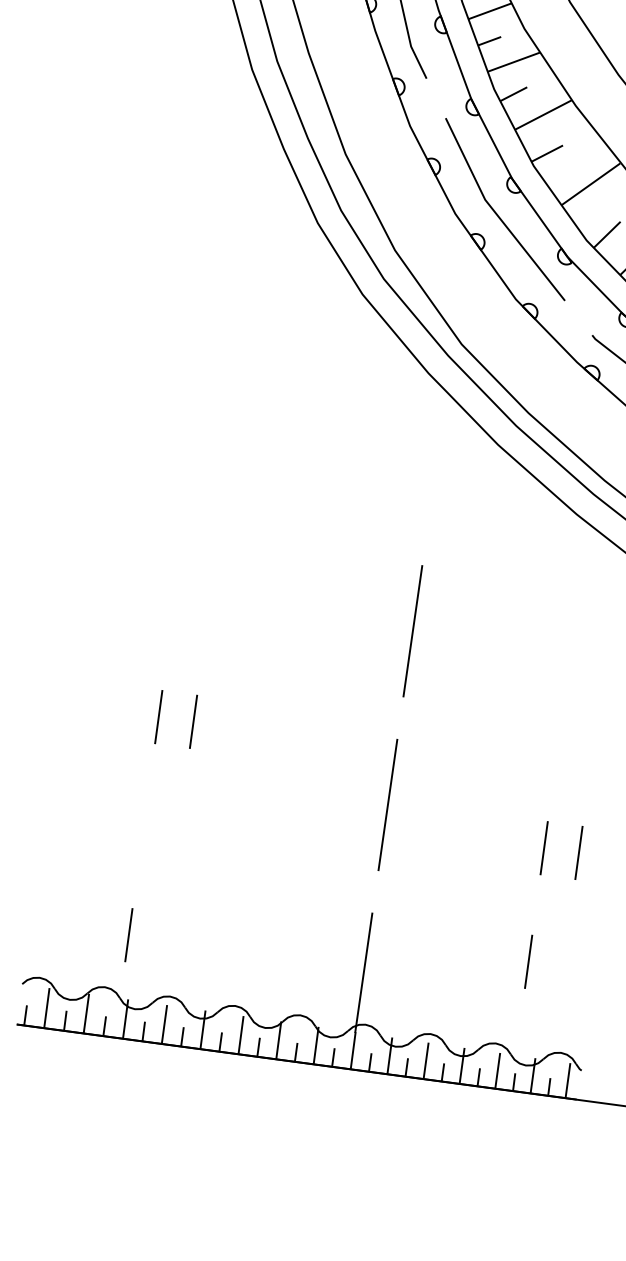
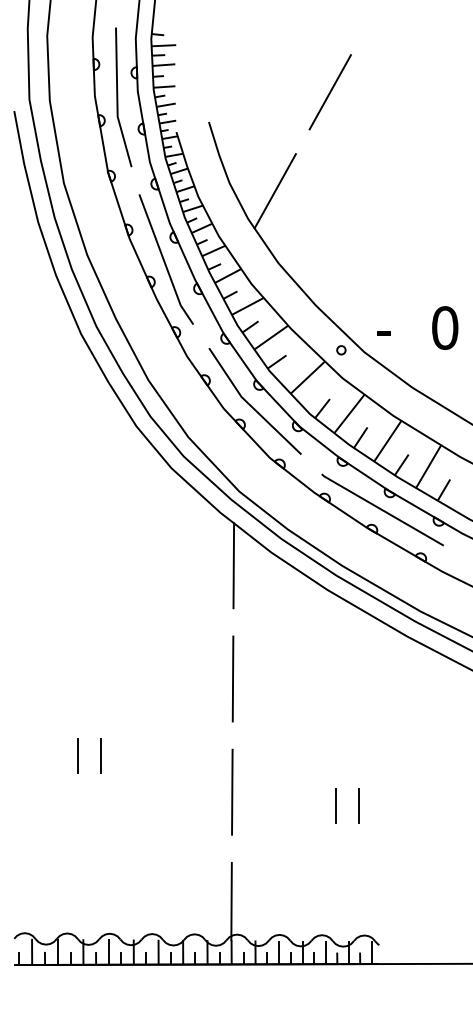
line: (437, 457) -> (233, 565), added
line: (128, 934) -> (77, 897), removed
line: (528, 960) -> (335, 879), removed

